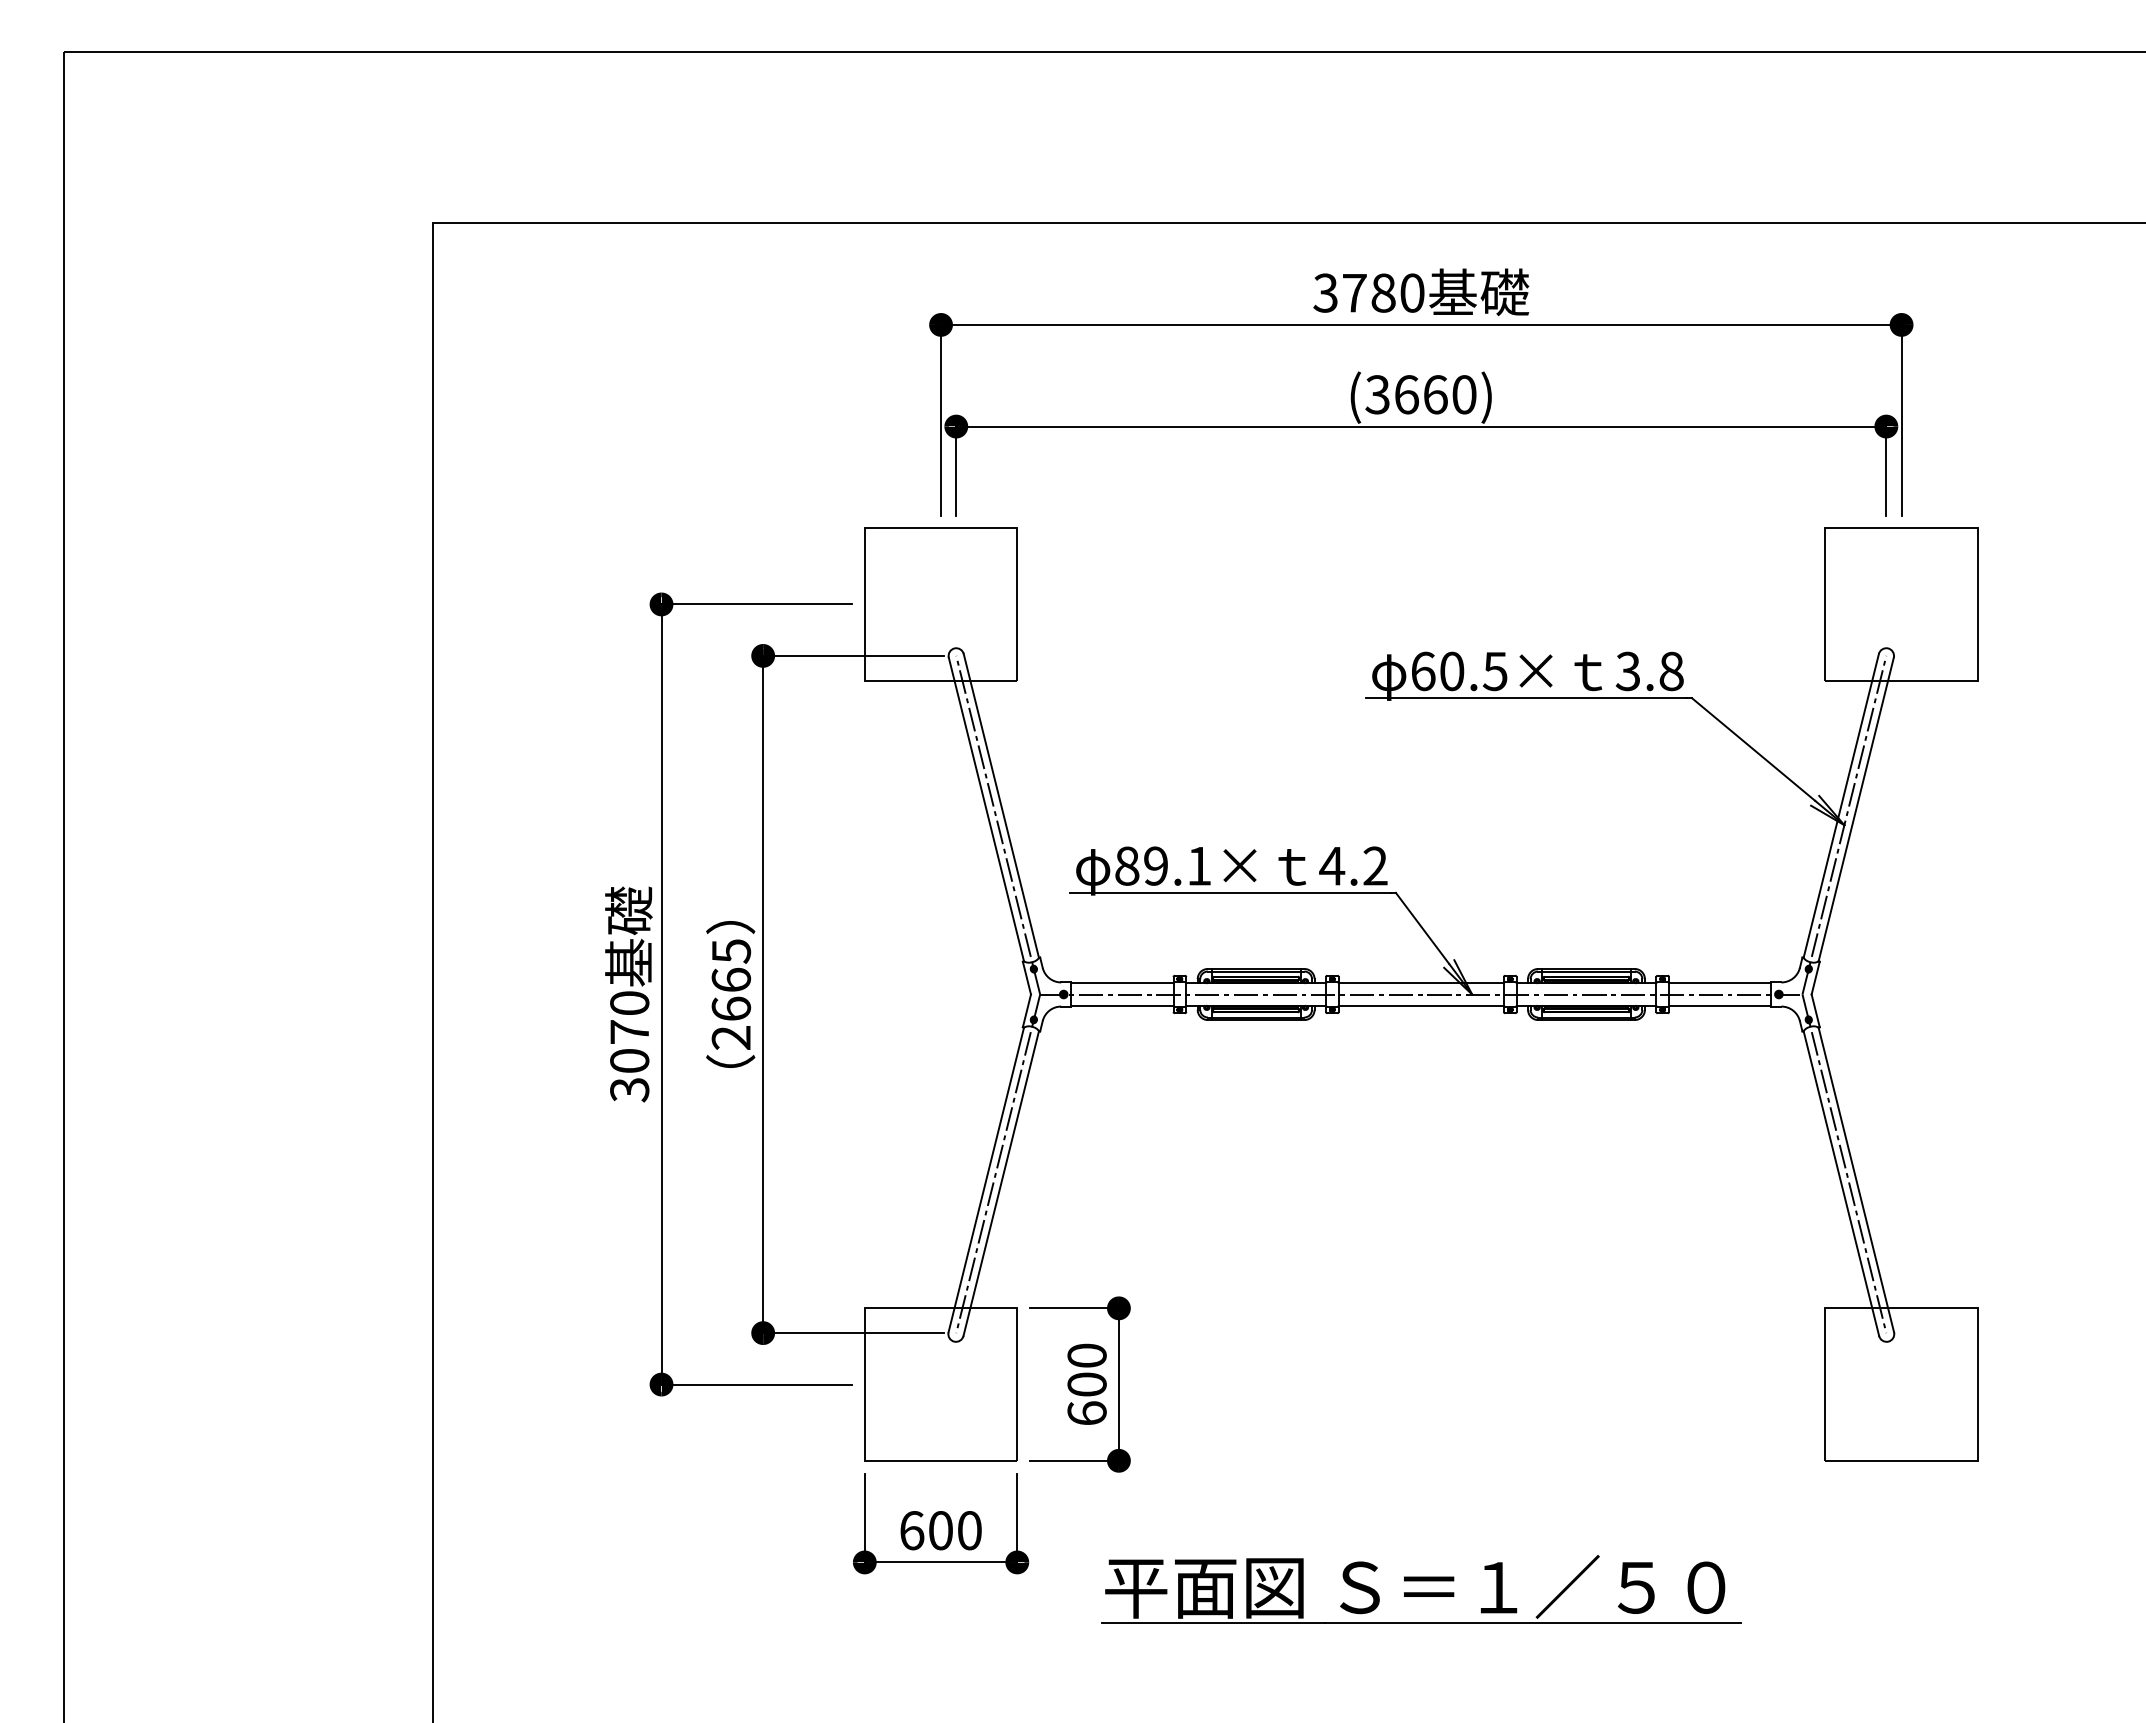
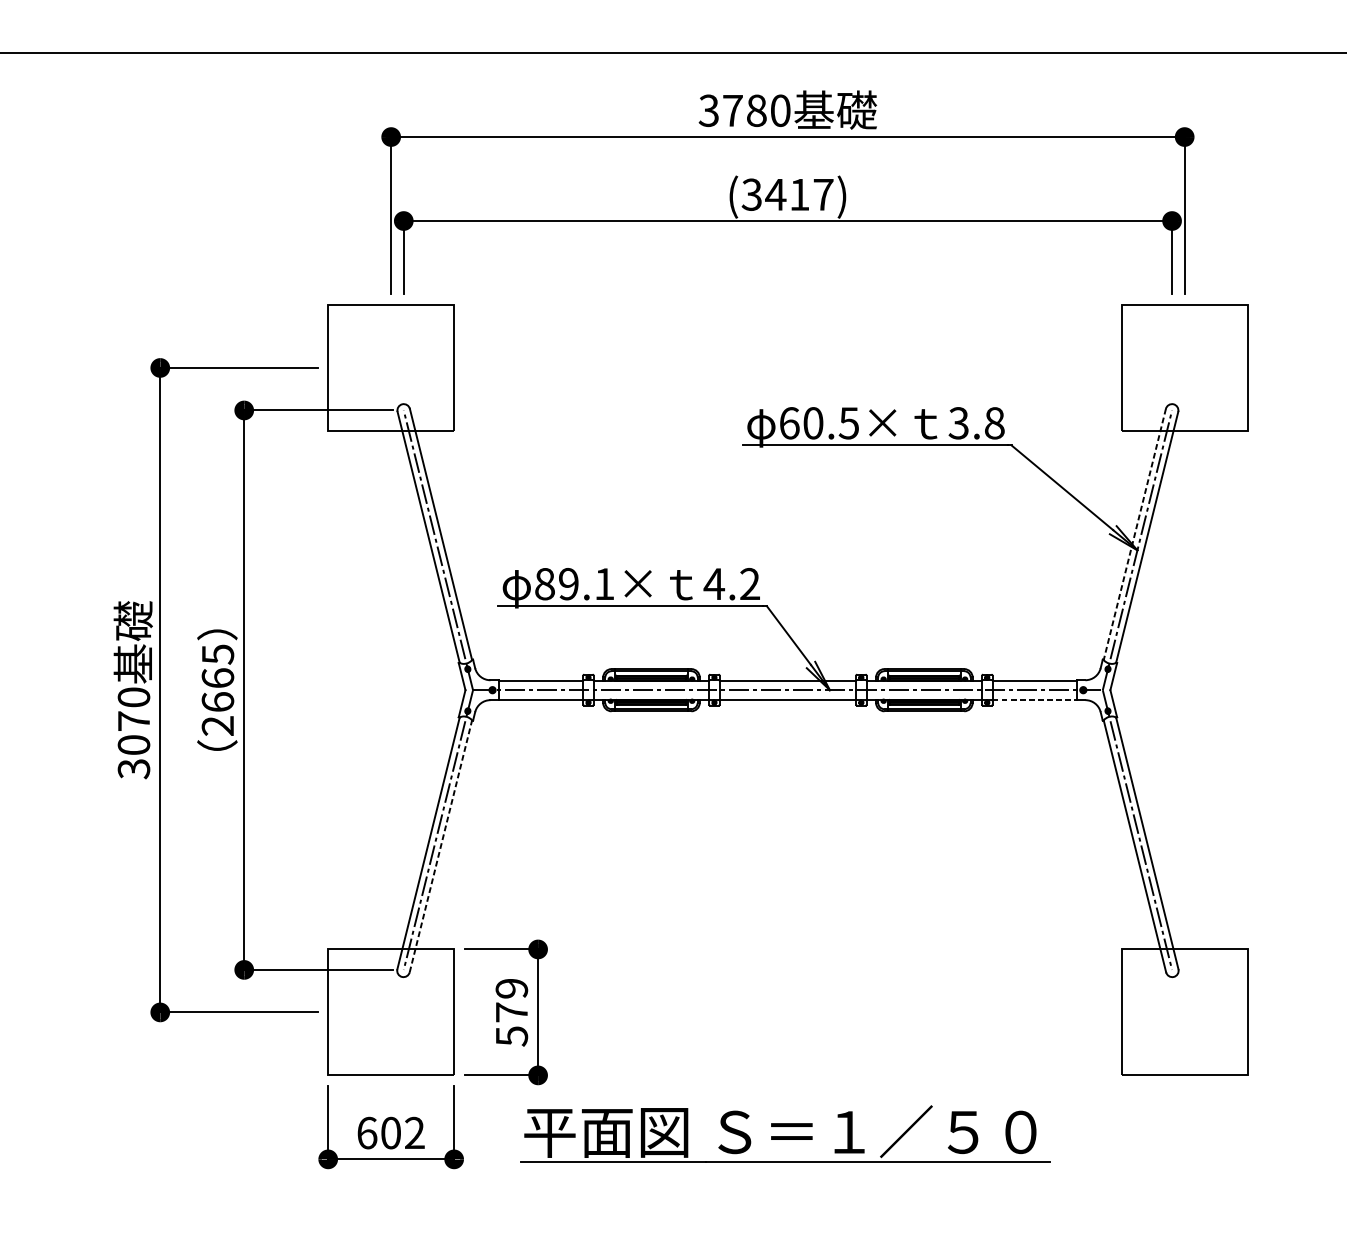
text: (1434, 394) -> (798, 194), (3660) -> (3417)
line: (1841, 805) -> (1135, 534), solid -> dashed
line: (1720, 1005) -> (1035, 699), solid -> dashed
line: (1001, 1183) -> (441, 846), solid -> dashed
text: (1086, 1384) -> (511, 1012), 600 -> 579
text: (969, 1530) -> (414, 1132), 600 -> 602
part: (1421, 1589) -> (785, 1133), moved

